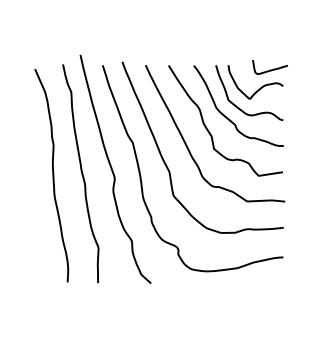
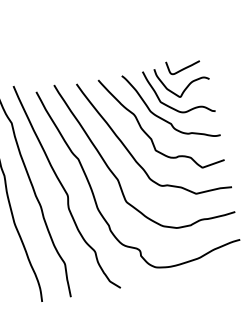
curve: (270, 69) -> (184, 67), moved

